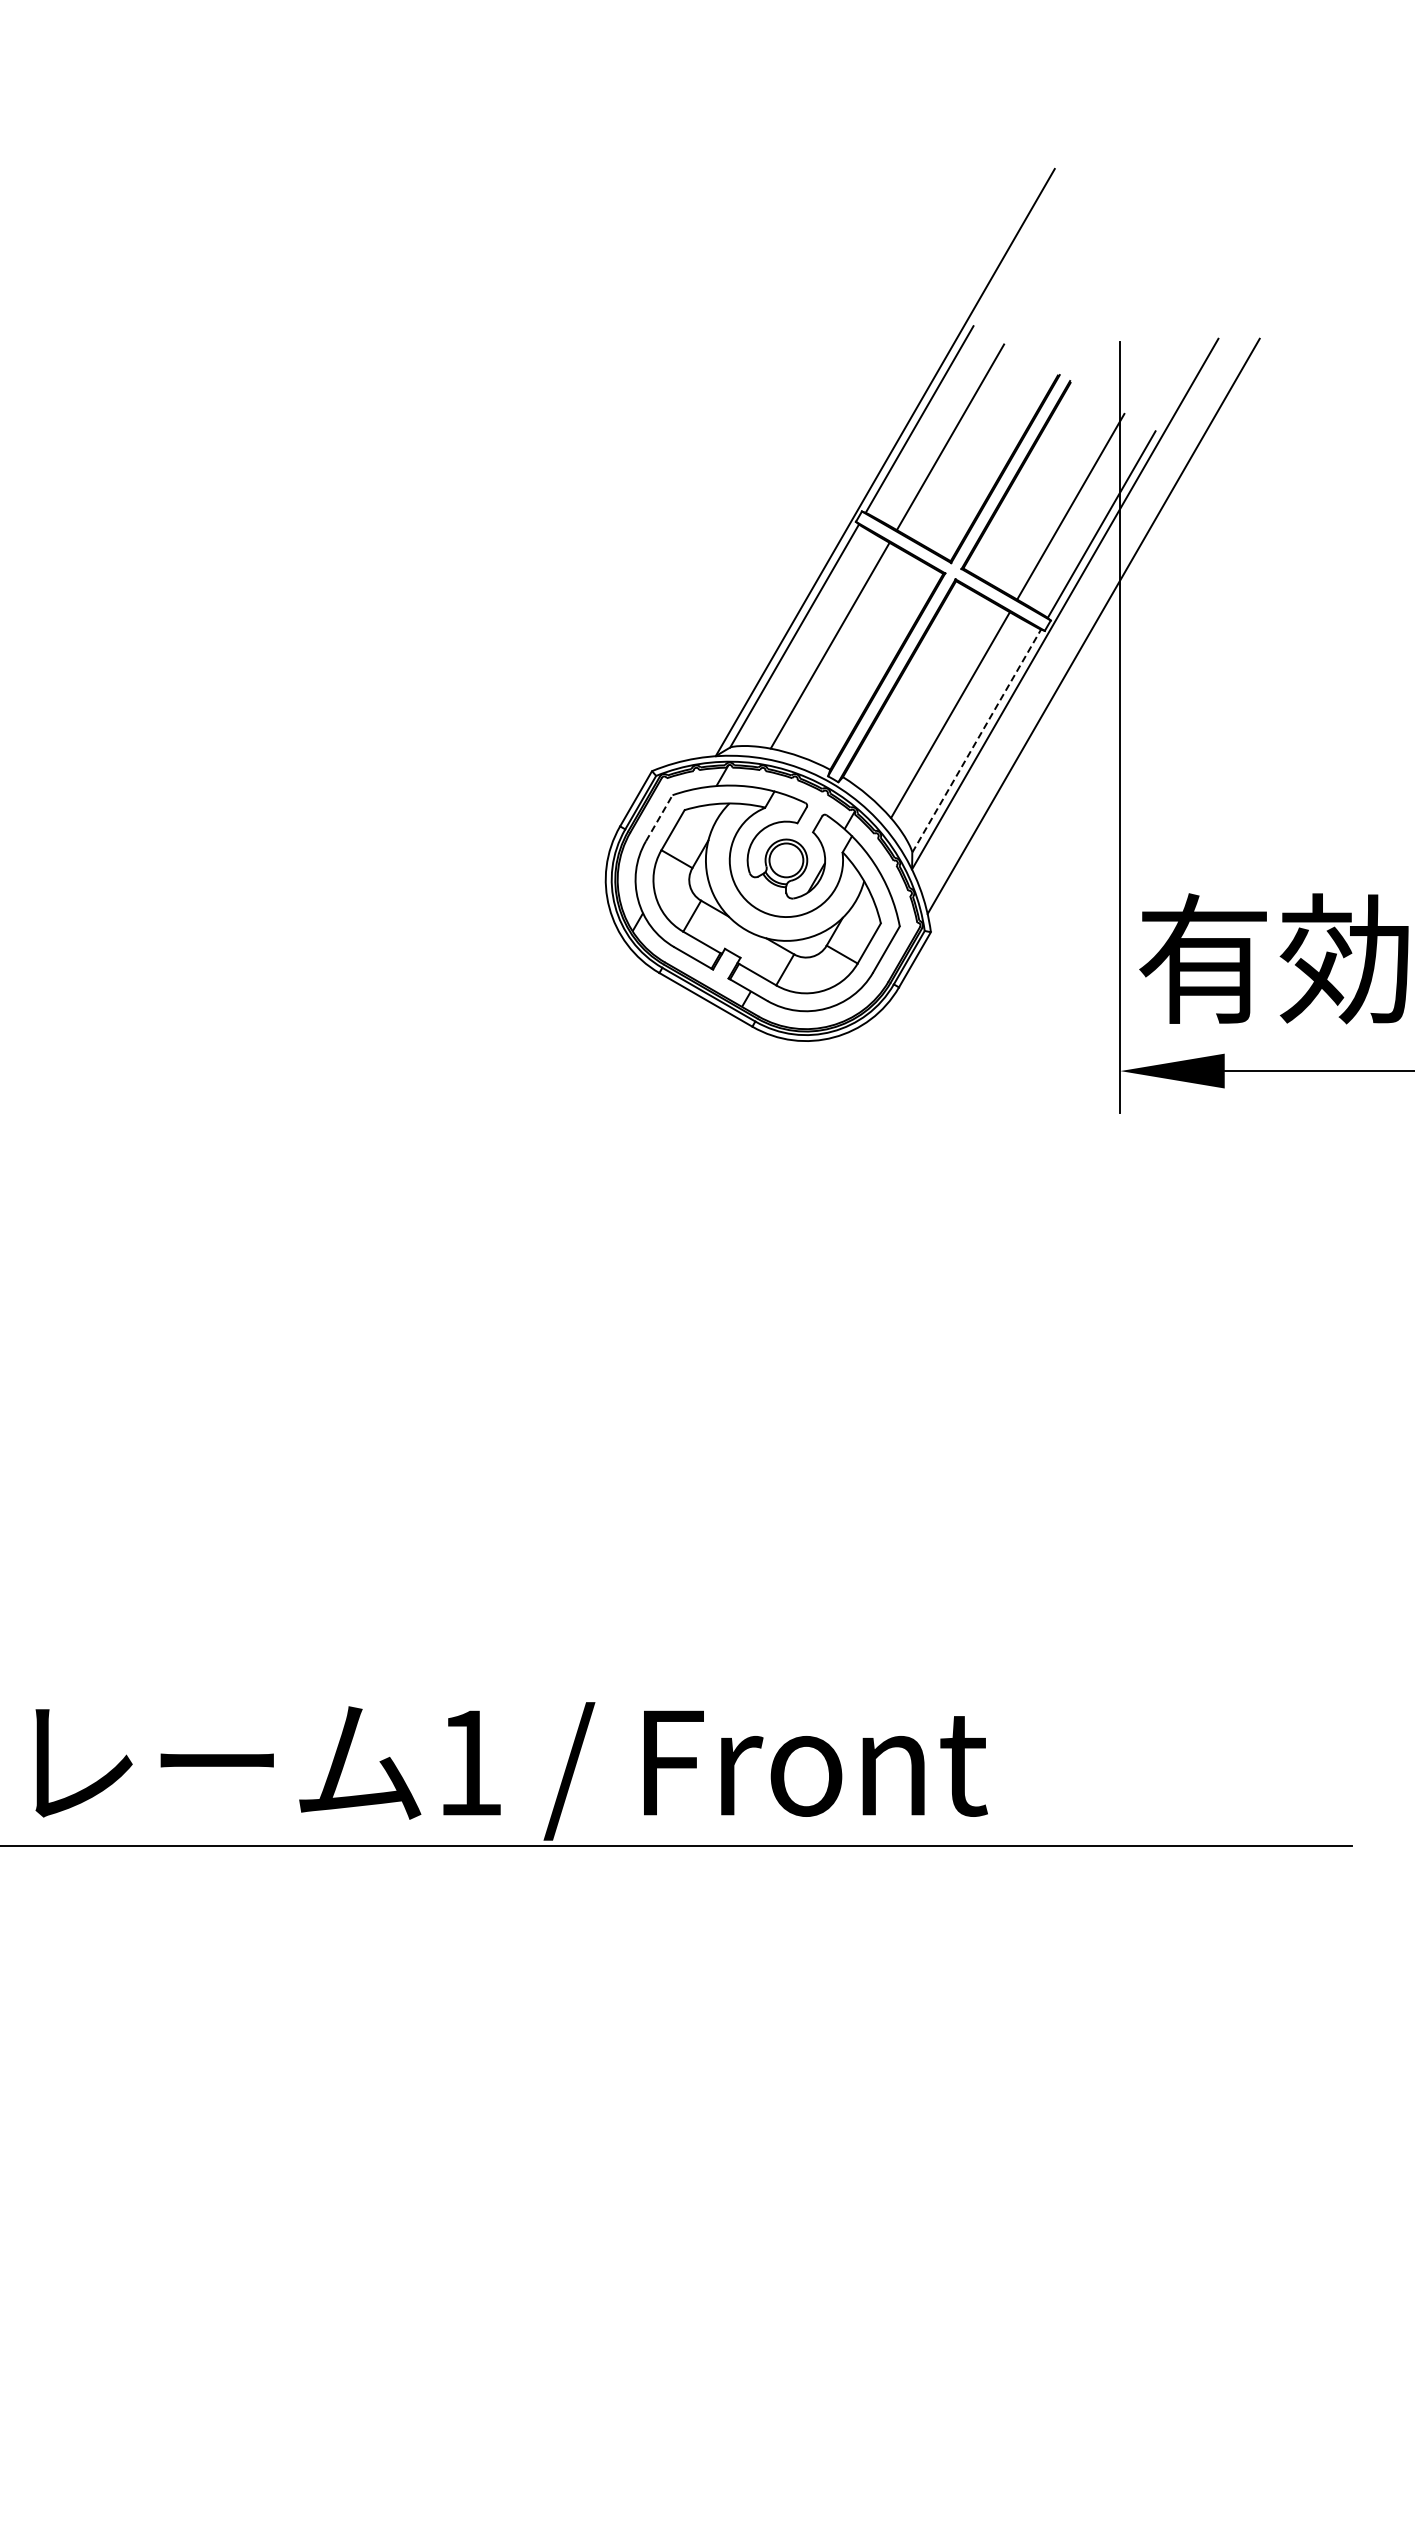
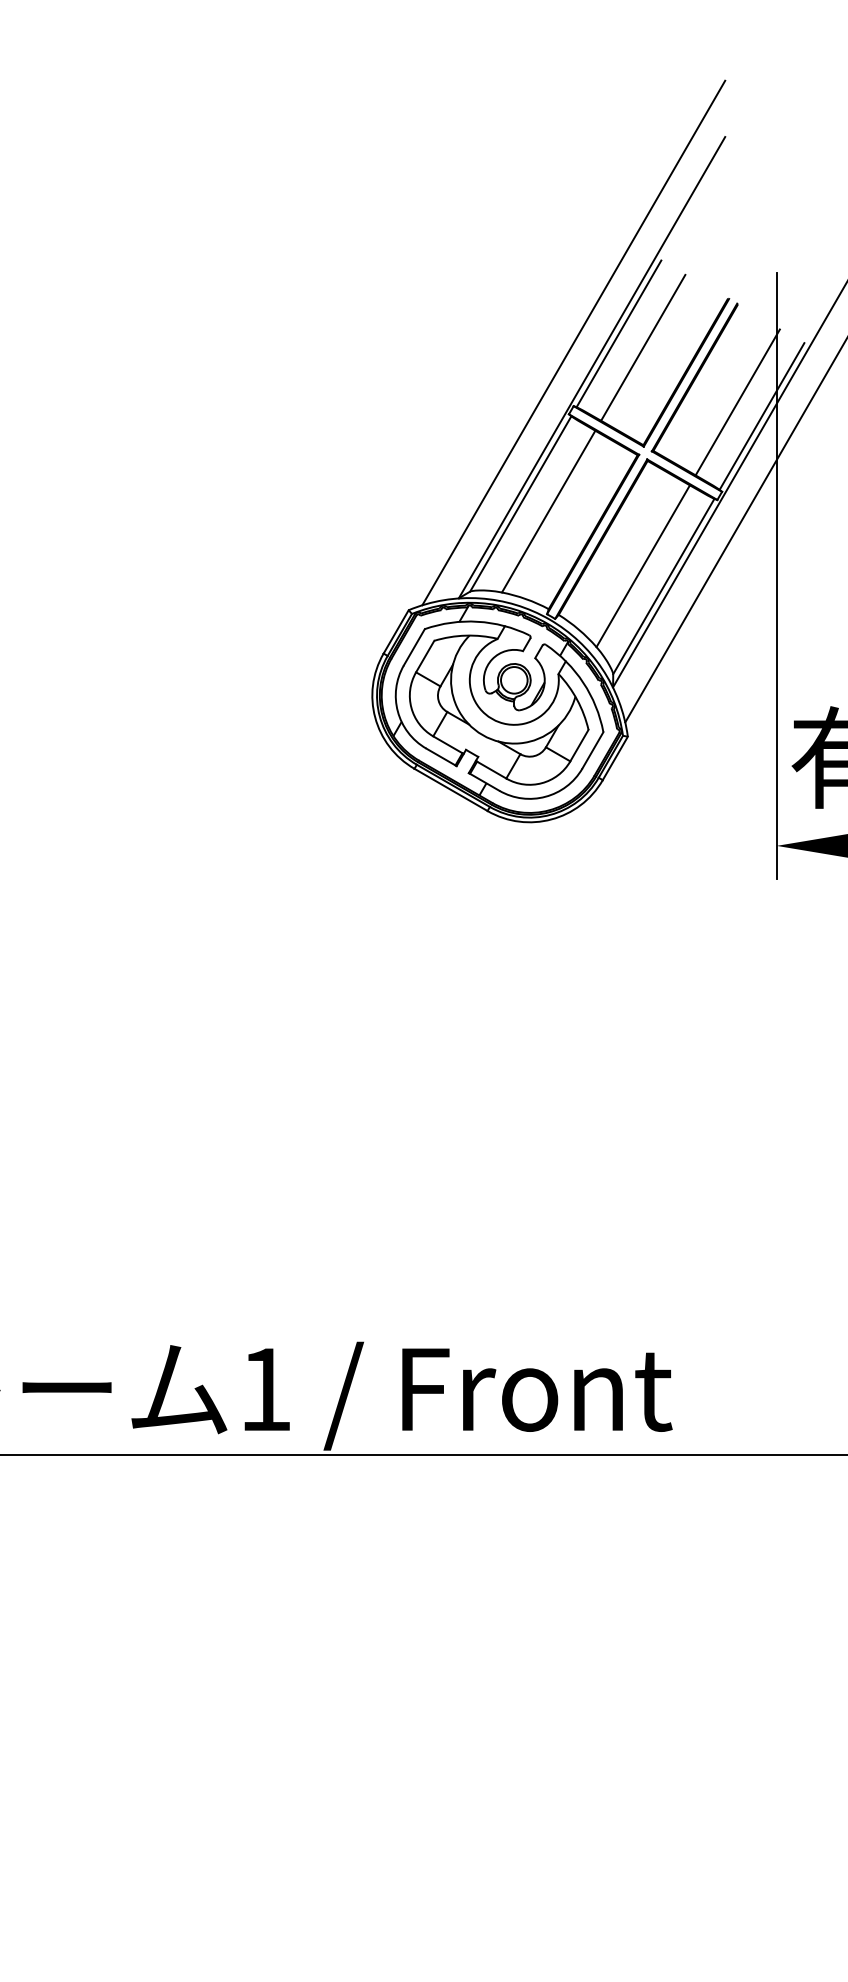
line: (861, 430) -> (573, 342), added
line: (976, 741) -> (663, 586), dashed -> solid
line: (659, 818) -> (414, 647), dashed -> solid

